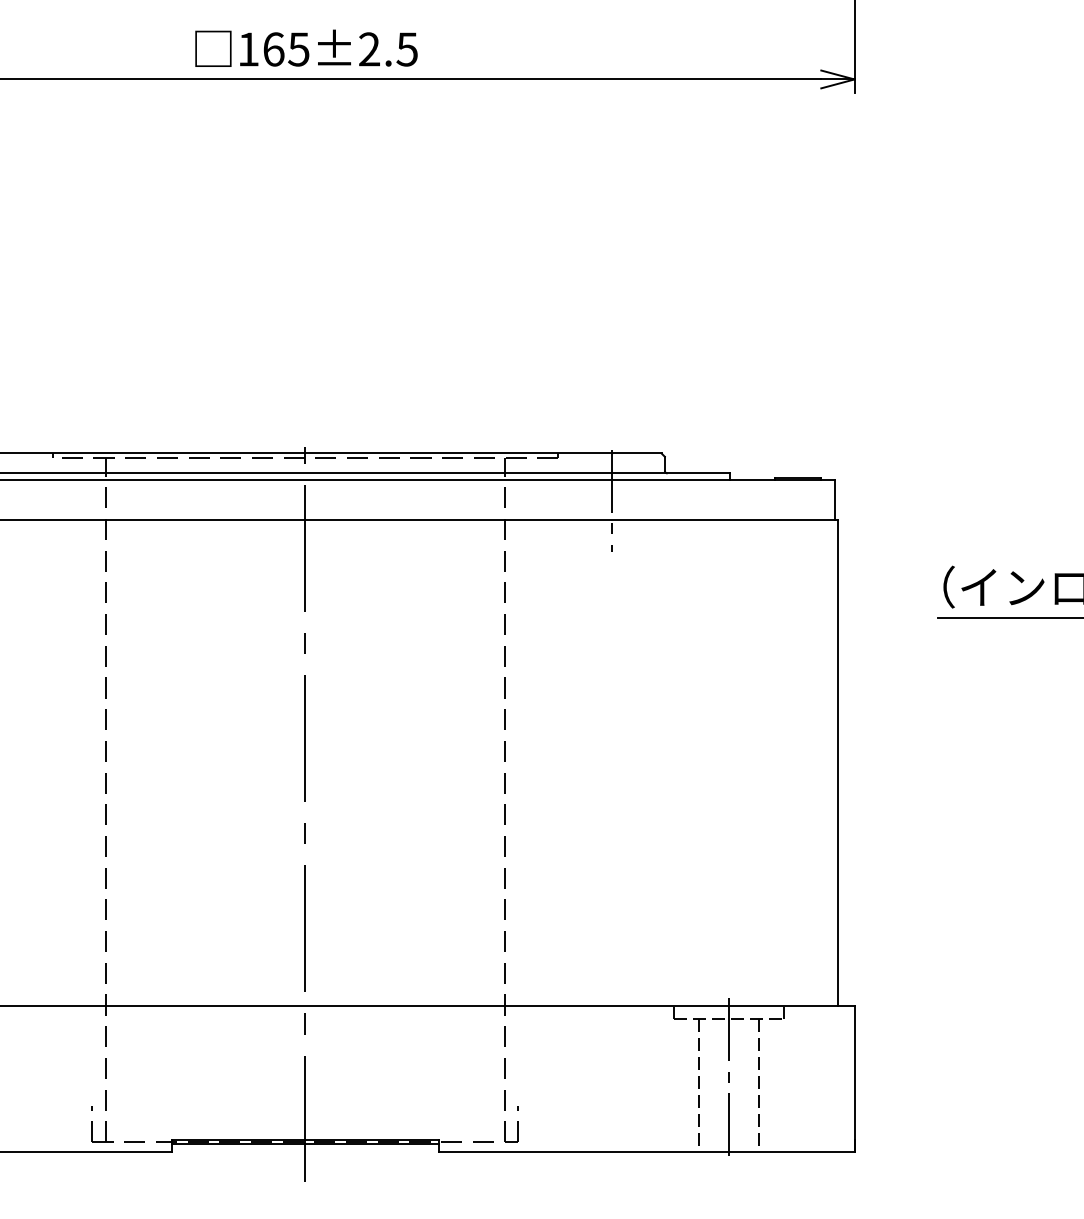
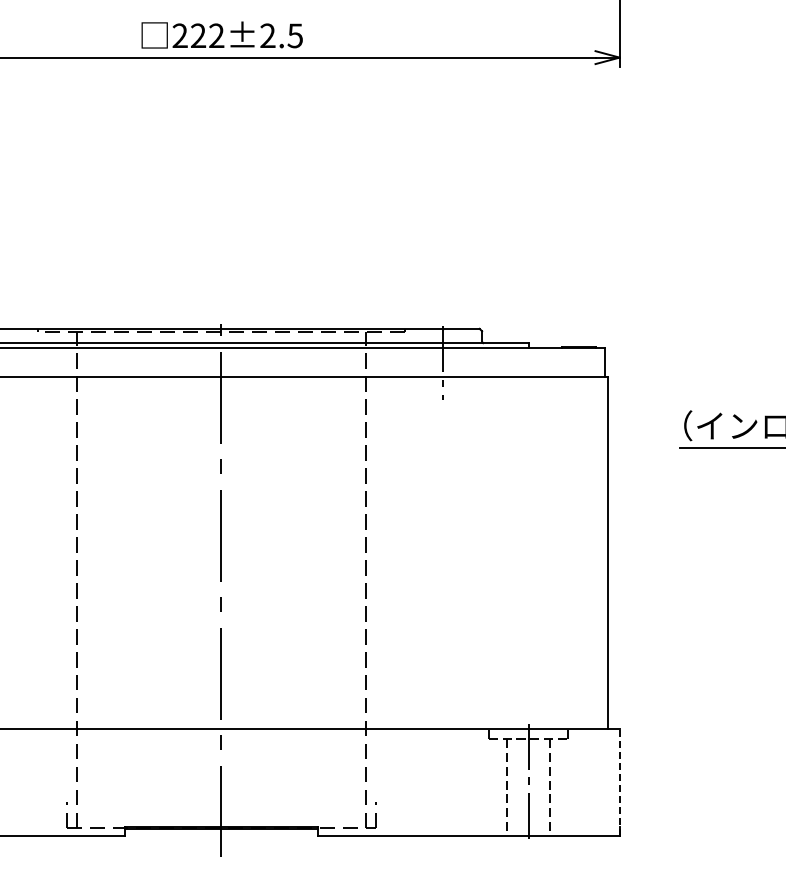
text: (273, 48) -> (198, 35), 165±2.5 -> 222±2.5
line: (854, 1079) -> (619, 782), solid -> dashed

